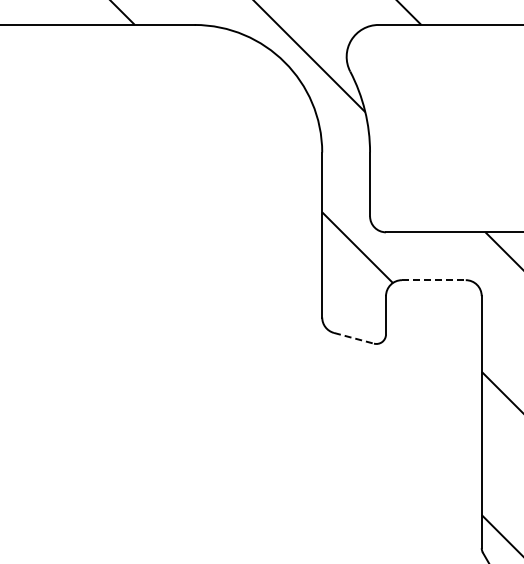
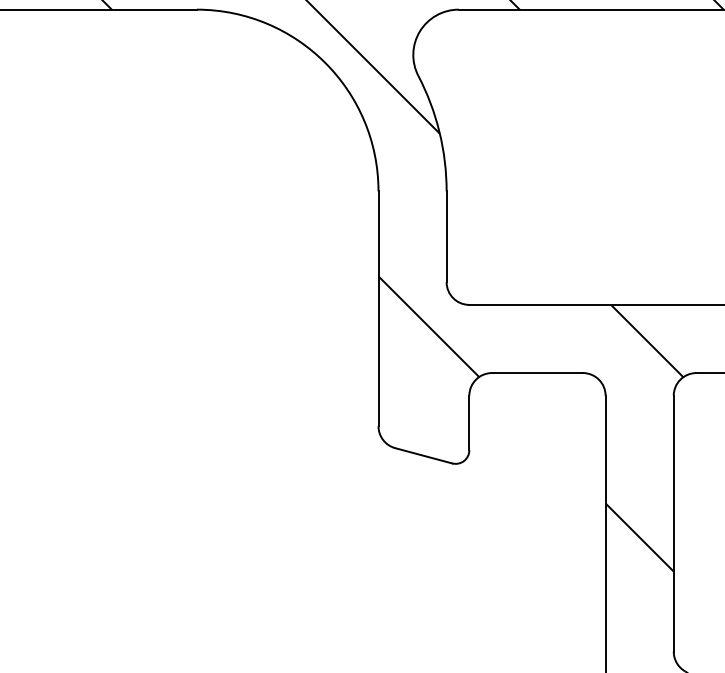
line: (433, 280) -> (536, 373), dashed -> solid
line: (354, 338) -> (424, 456), dashed -> solid

